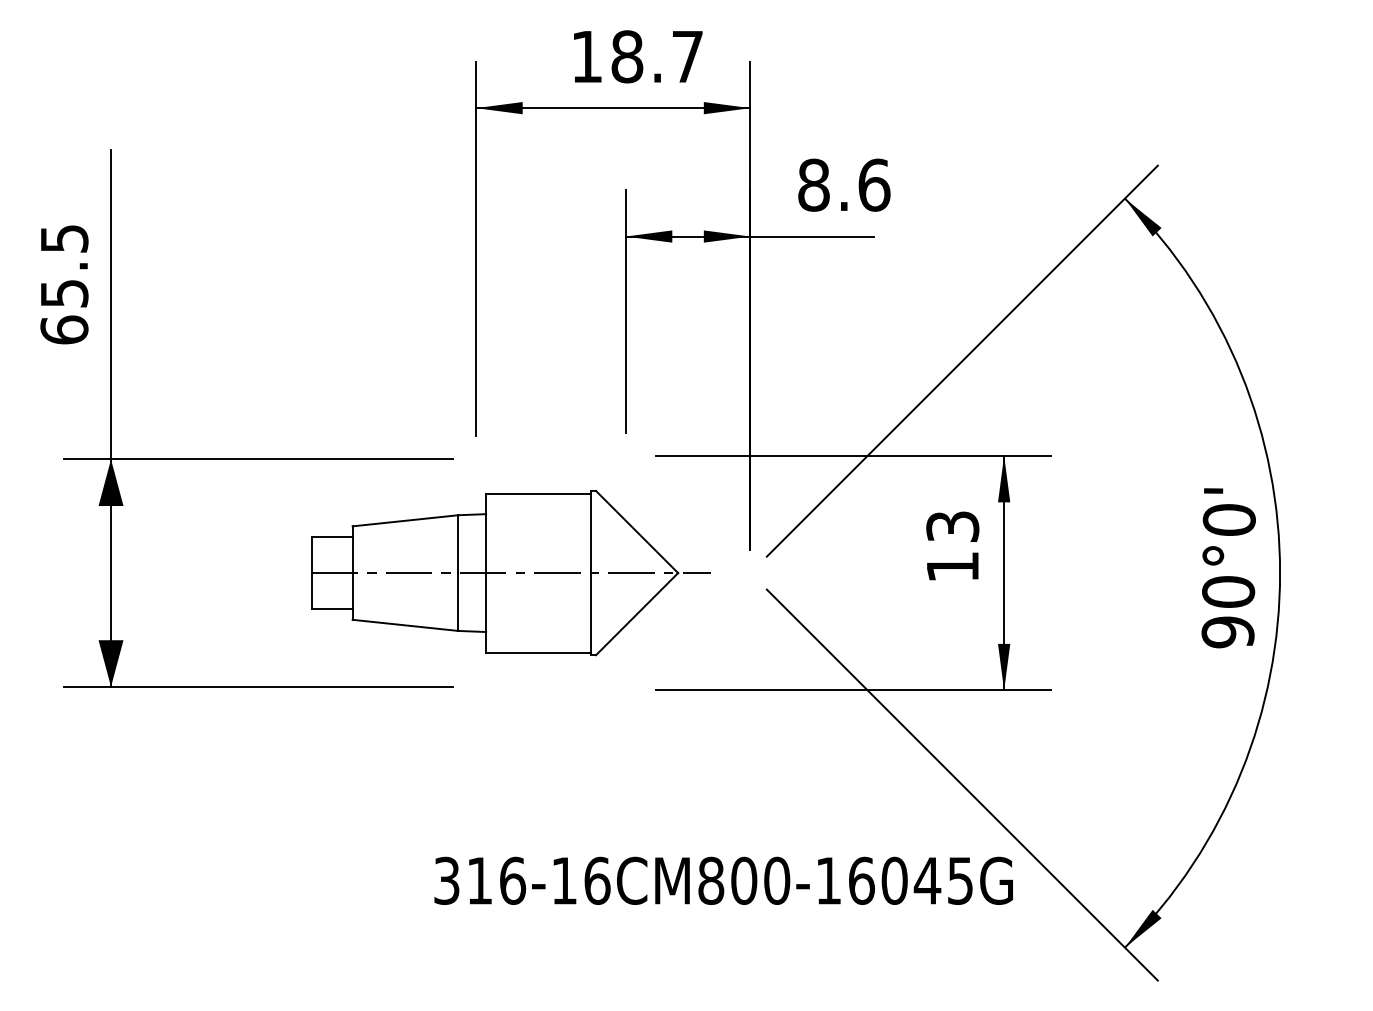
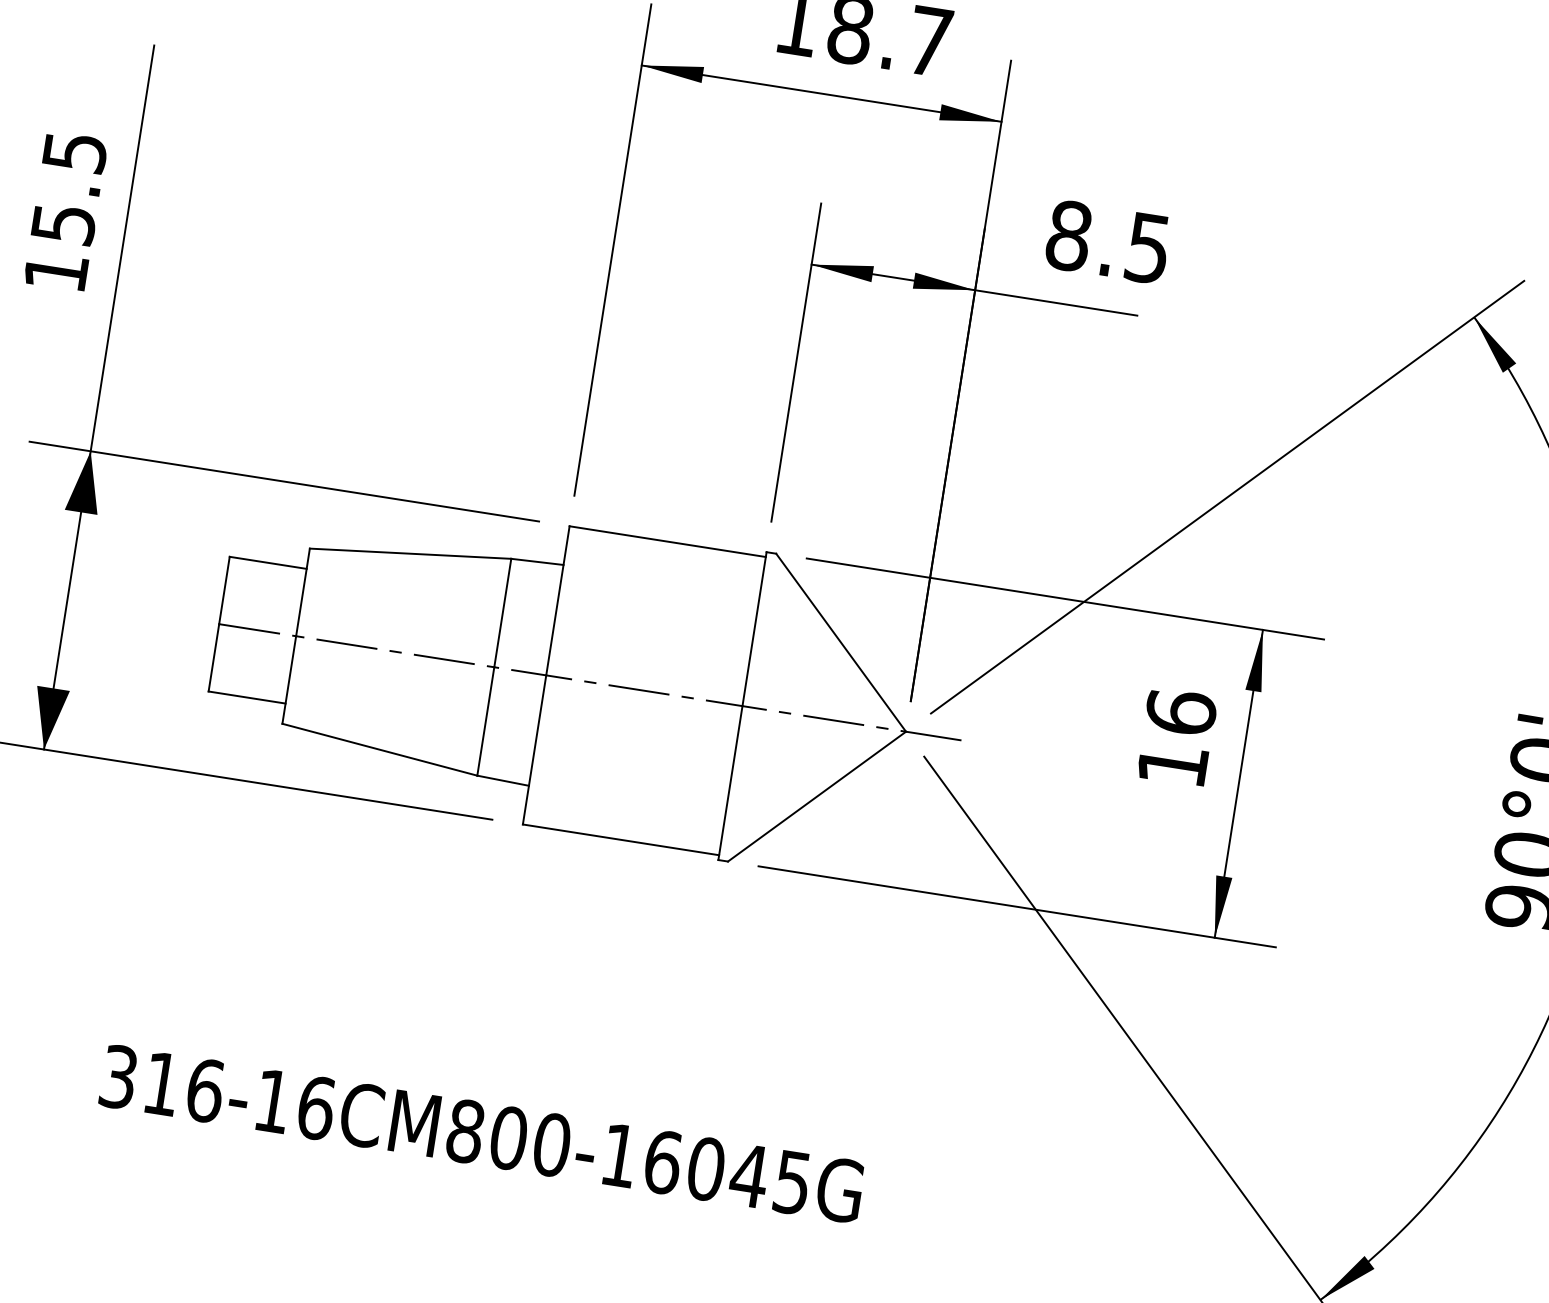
text: (874, 184) -> (1148, 247), 8.6 -> 8.5
text: (64, 329) -> (56, 271), 65.5 -> 15.5
text: (952, 526) -> (1180, 712), 13 -> 16
part: (509, 572) -> (590, 681), size x1.43
text: (723, 880) -> (481, 1133), moved

